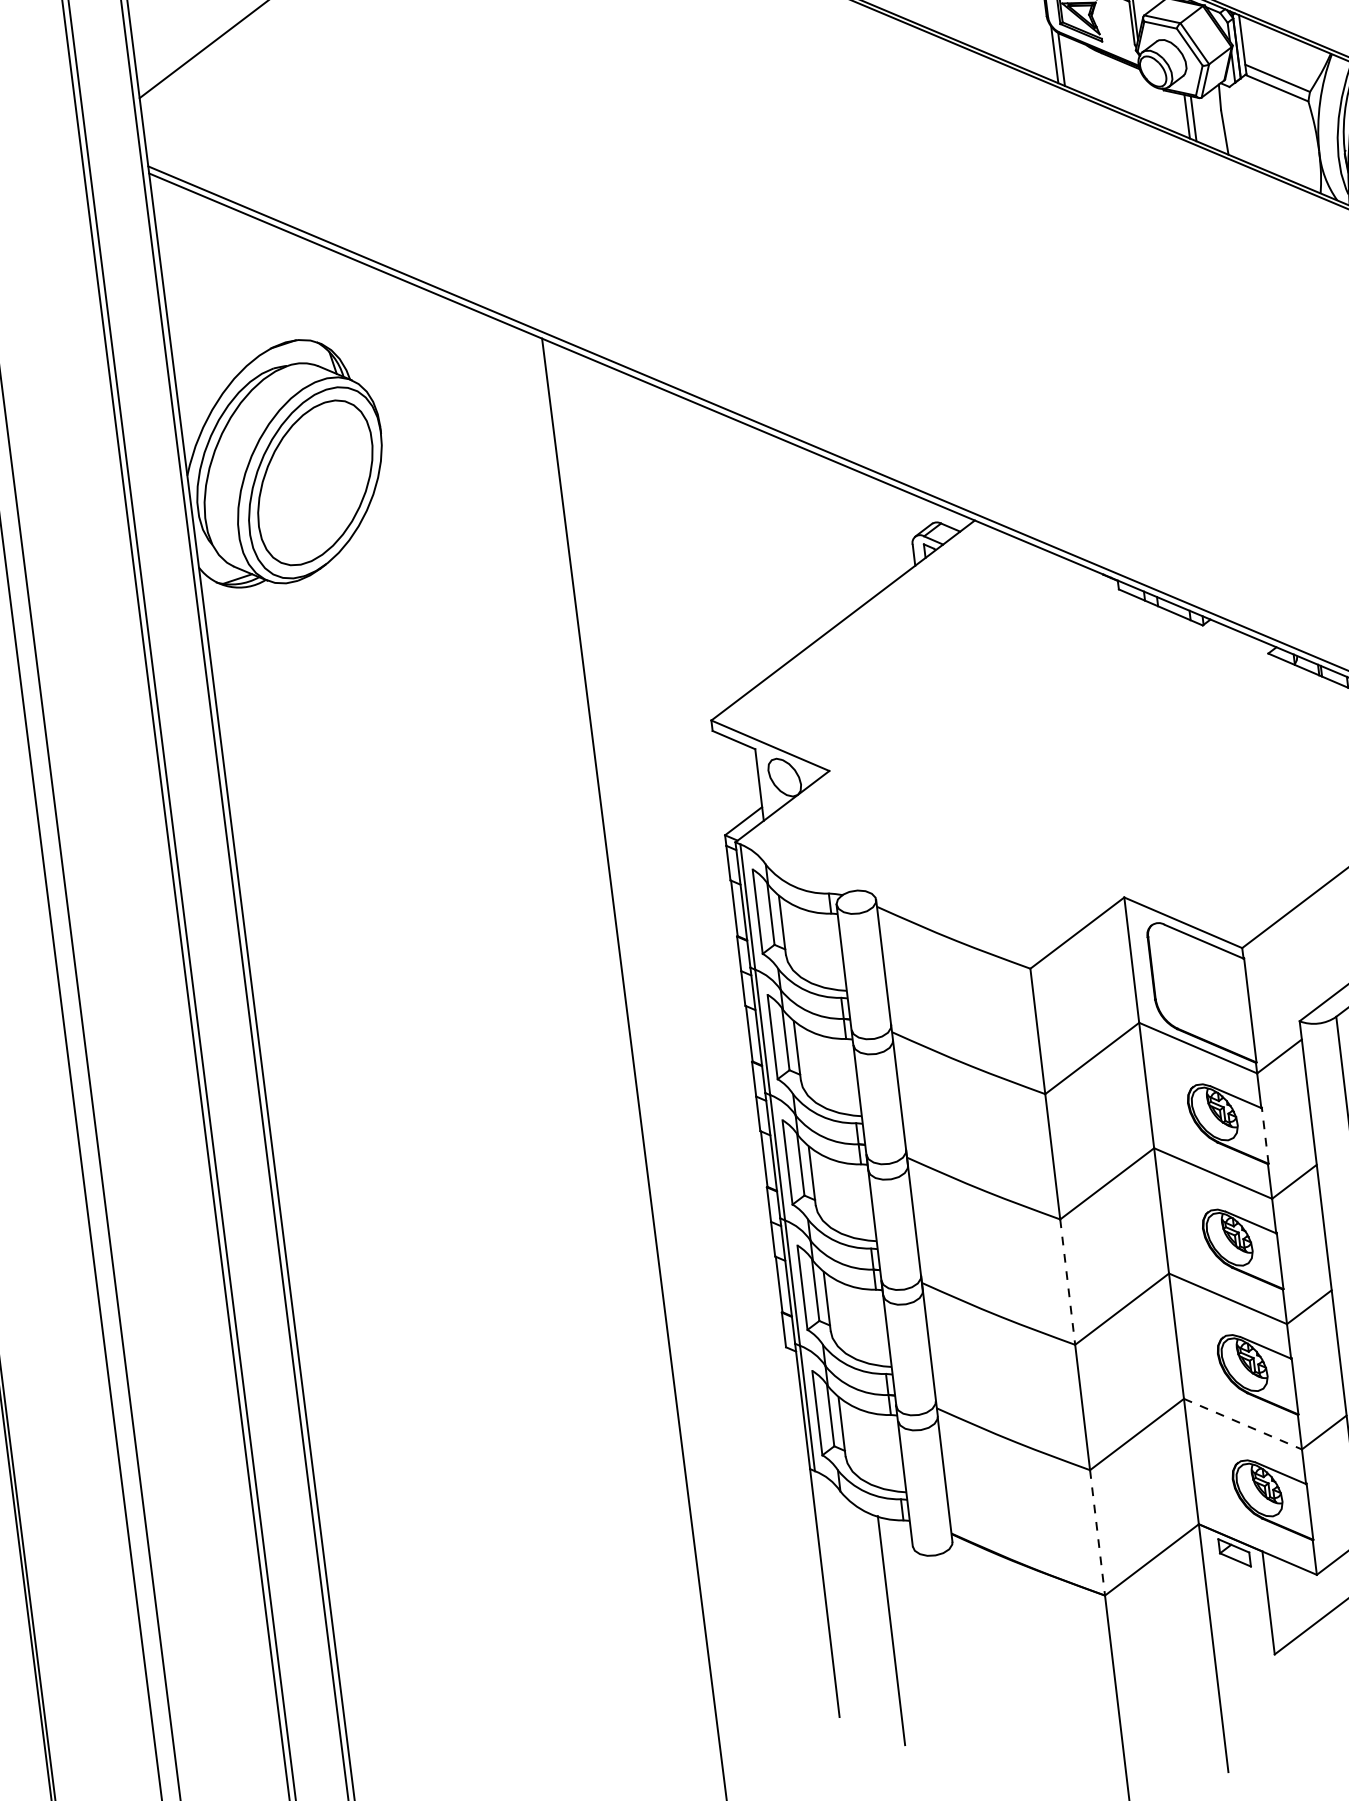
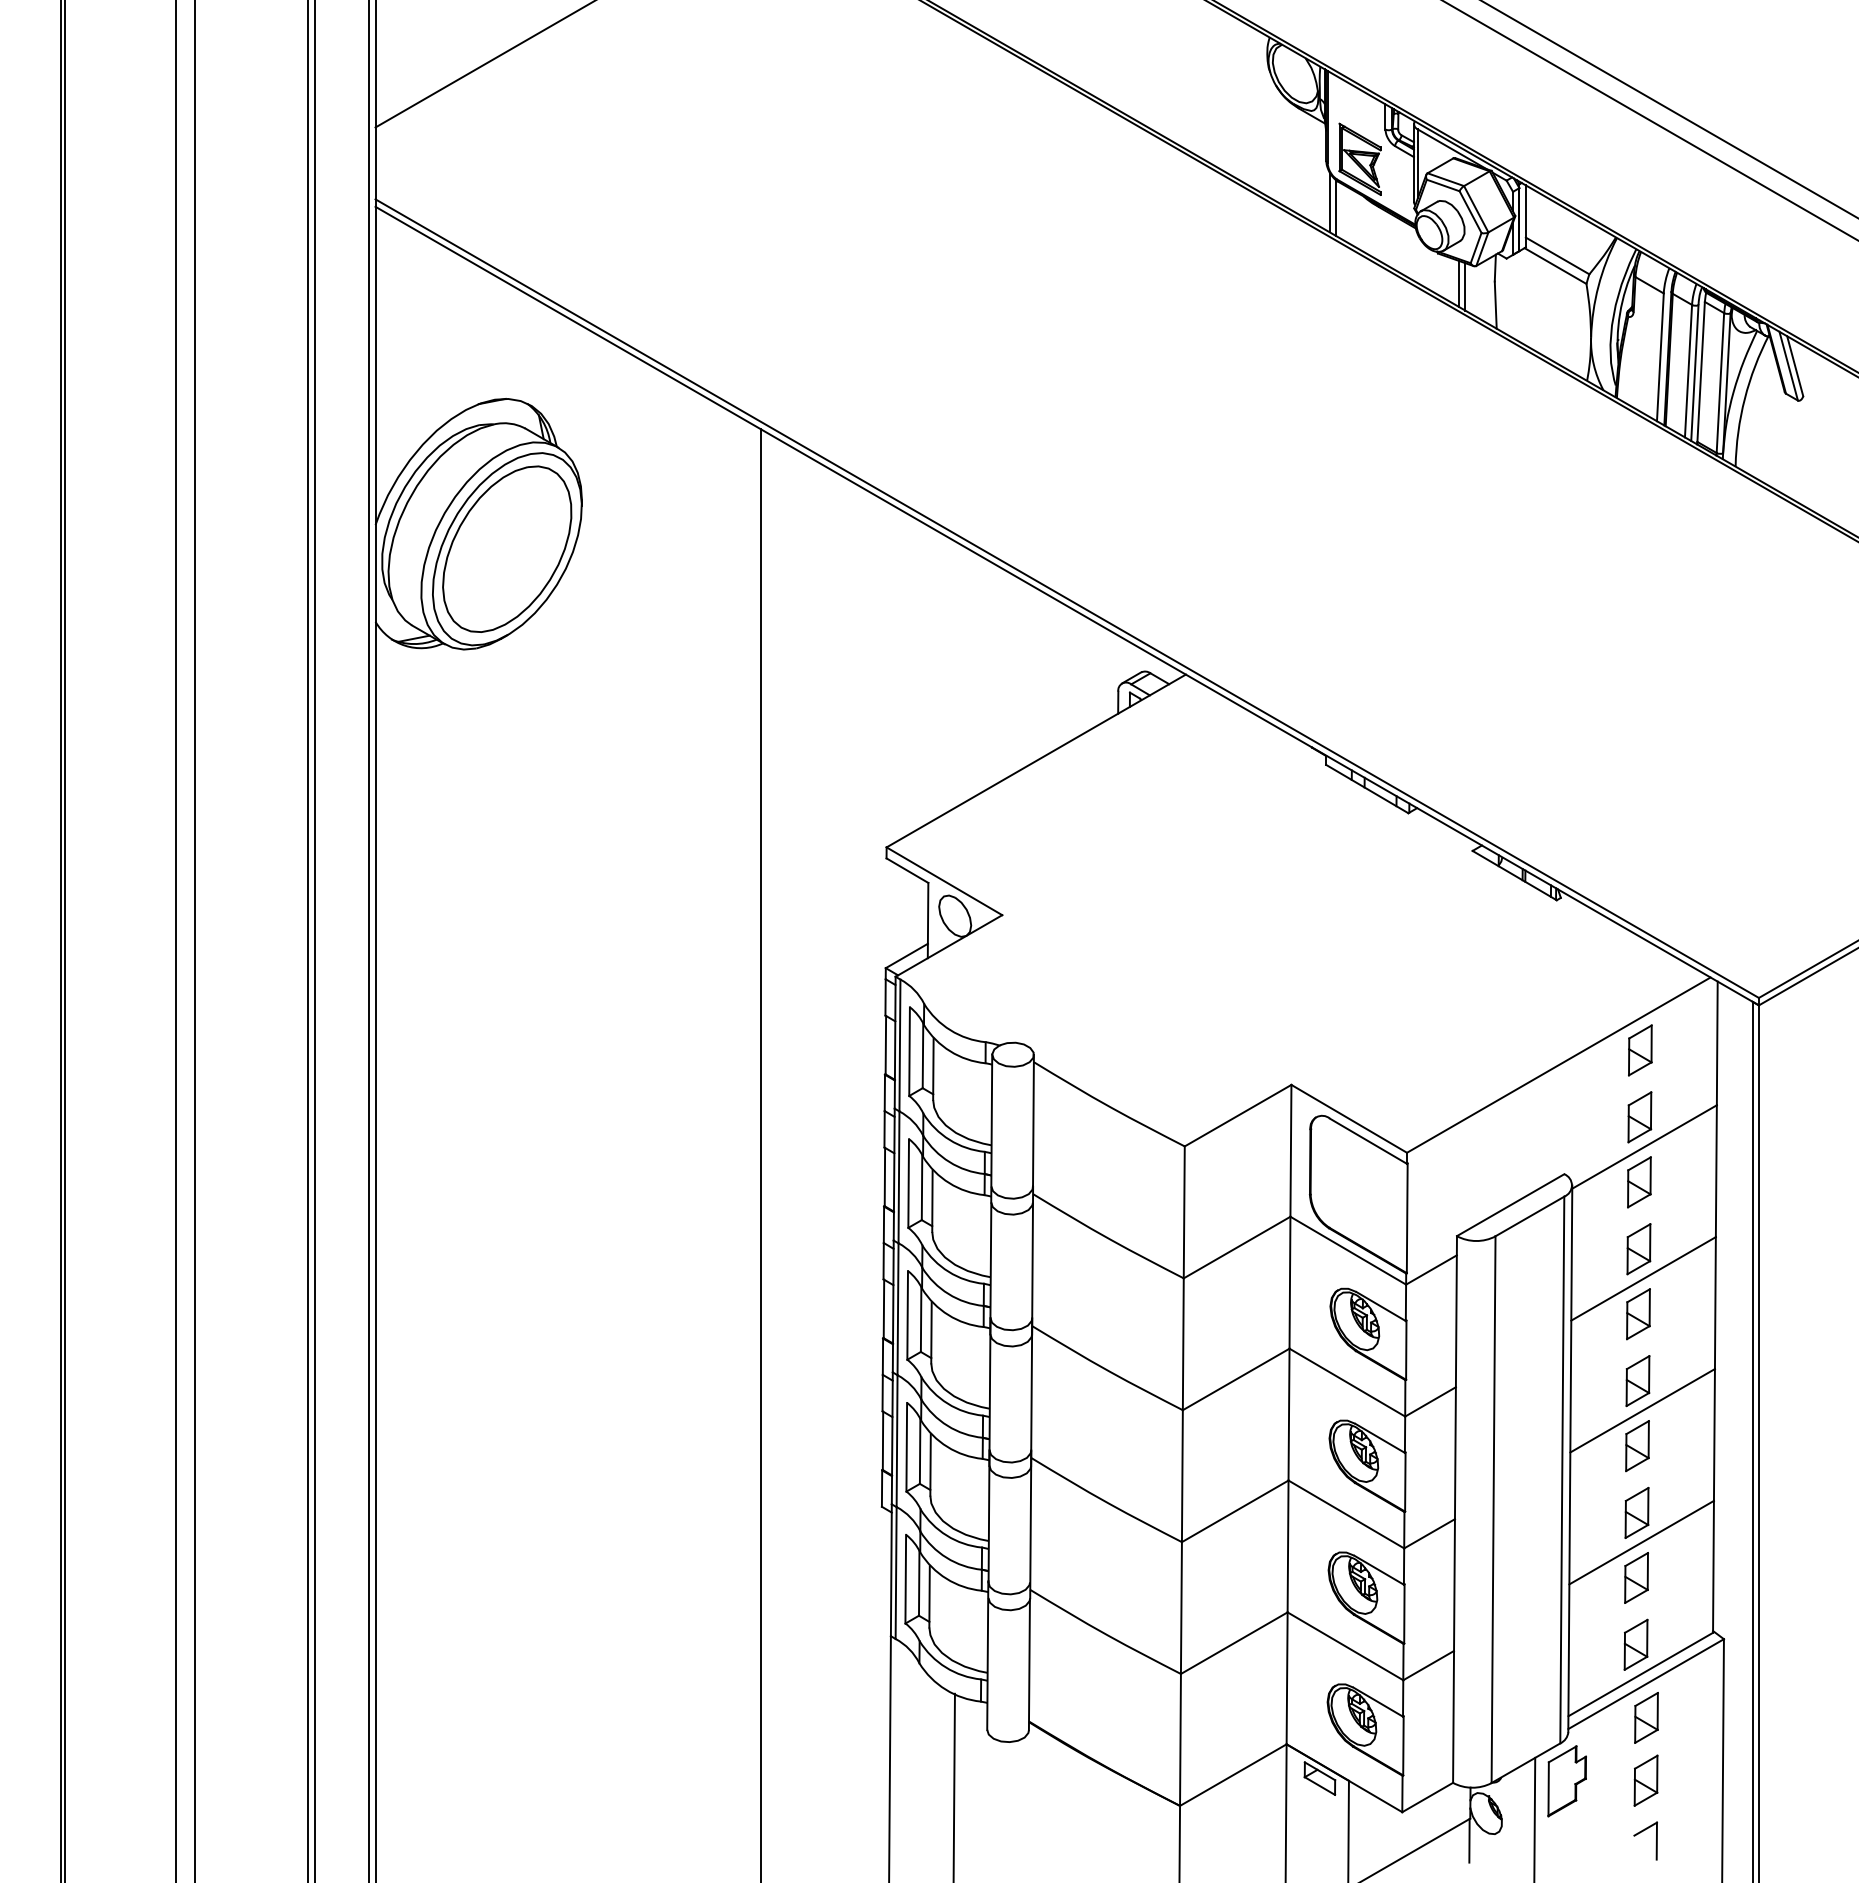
line: (1265, 1135) -> (1406, 1350), dashed -> solid
line: (1067, 1282) -> (1182, 1476), dashed -> solid
line: (1243, 1424) -> (1345, 1646), dashed -> solid
line: (1097, 1532) -> (1180, 1739), dashed -> solid

